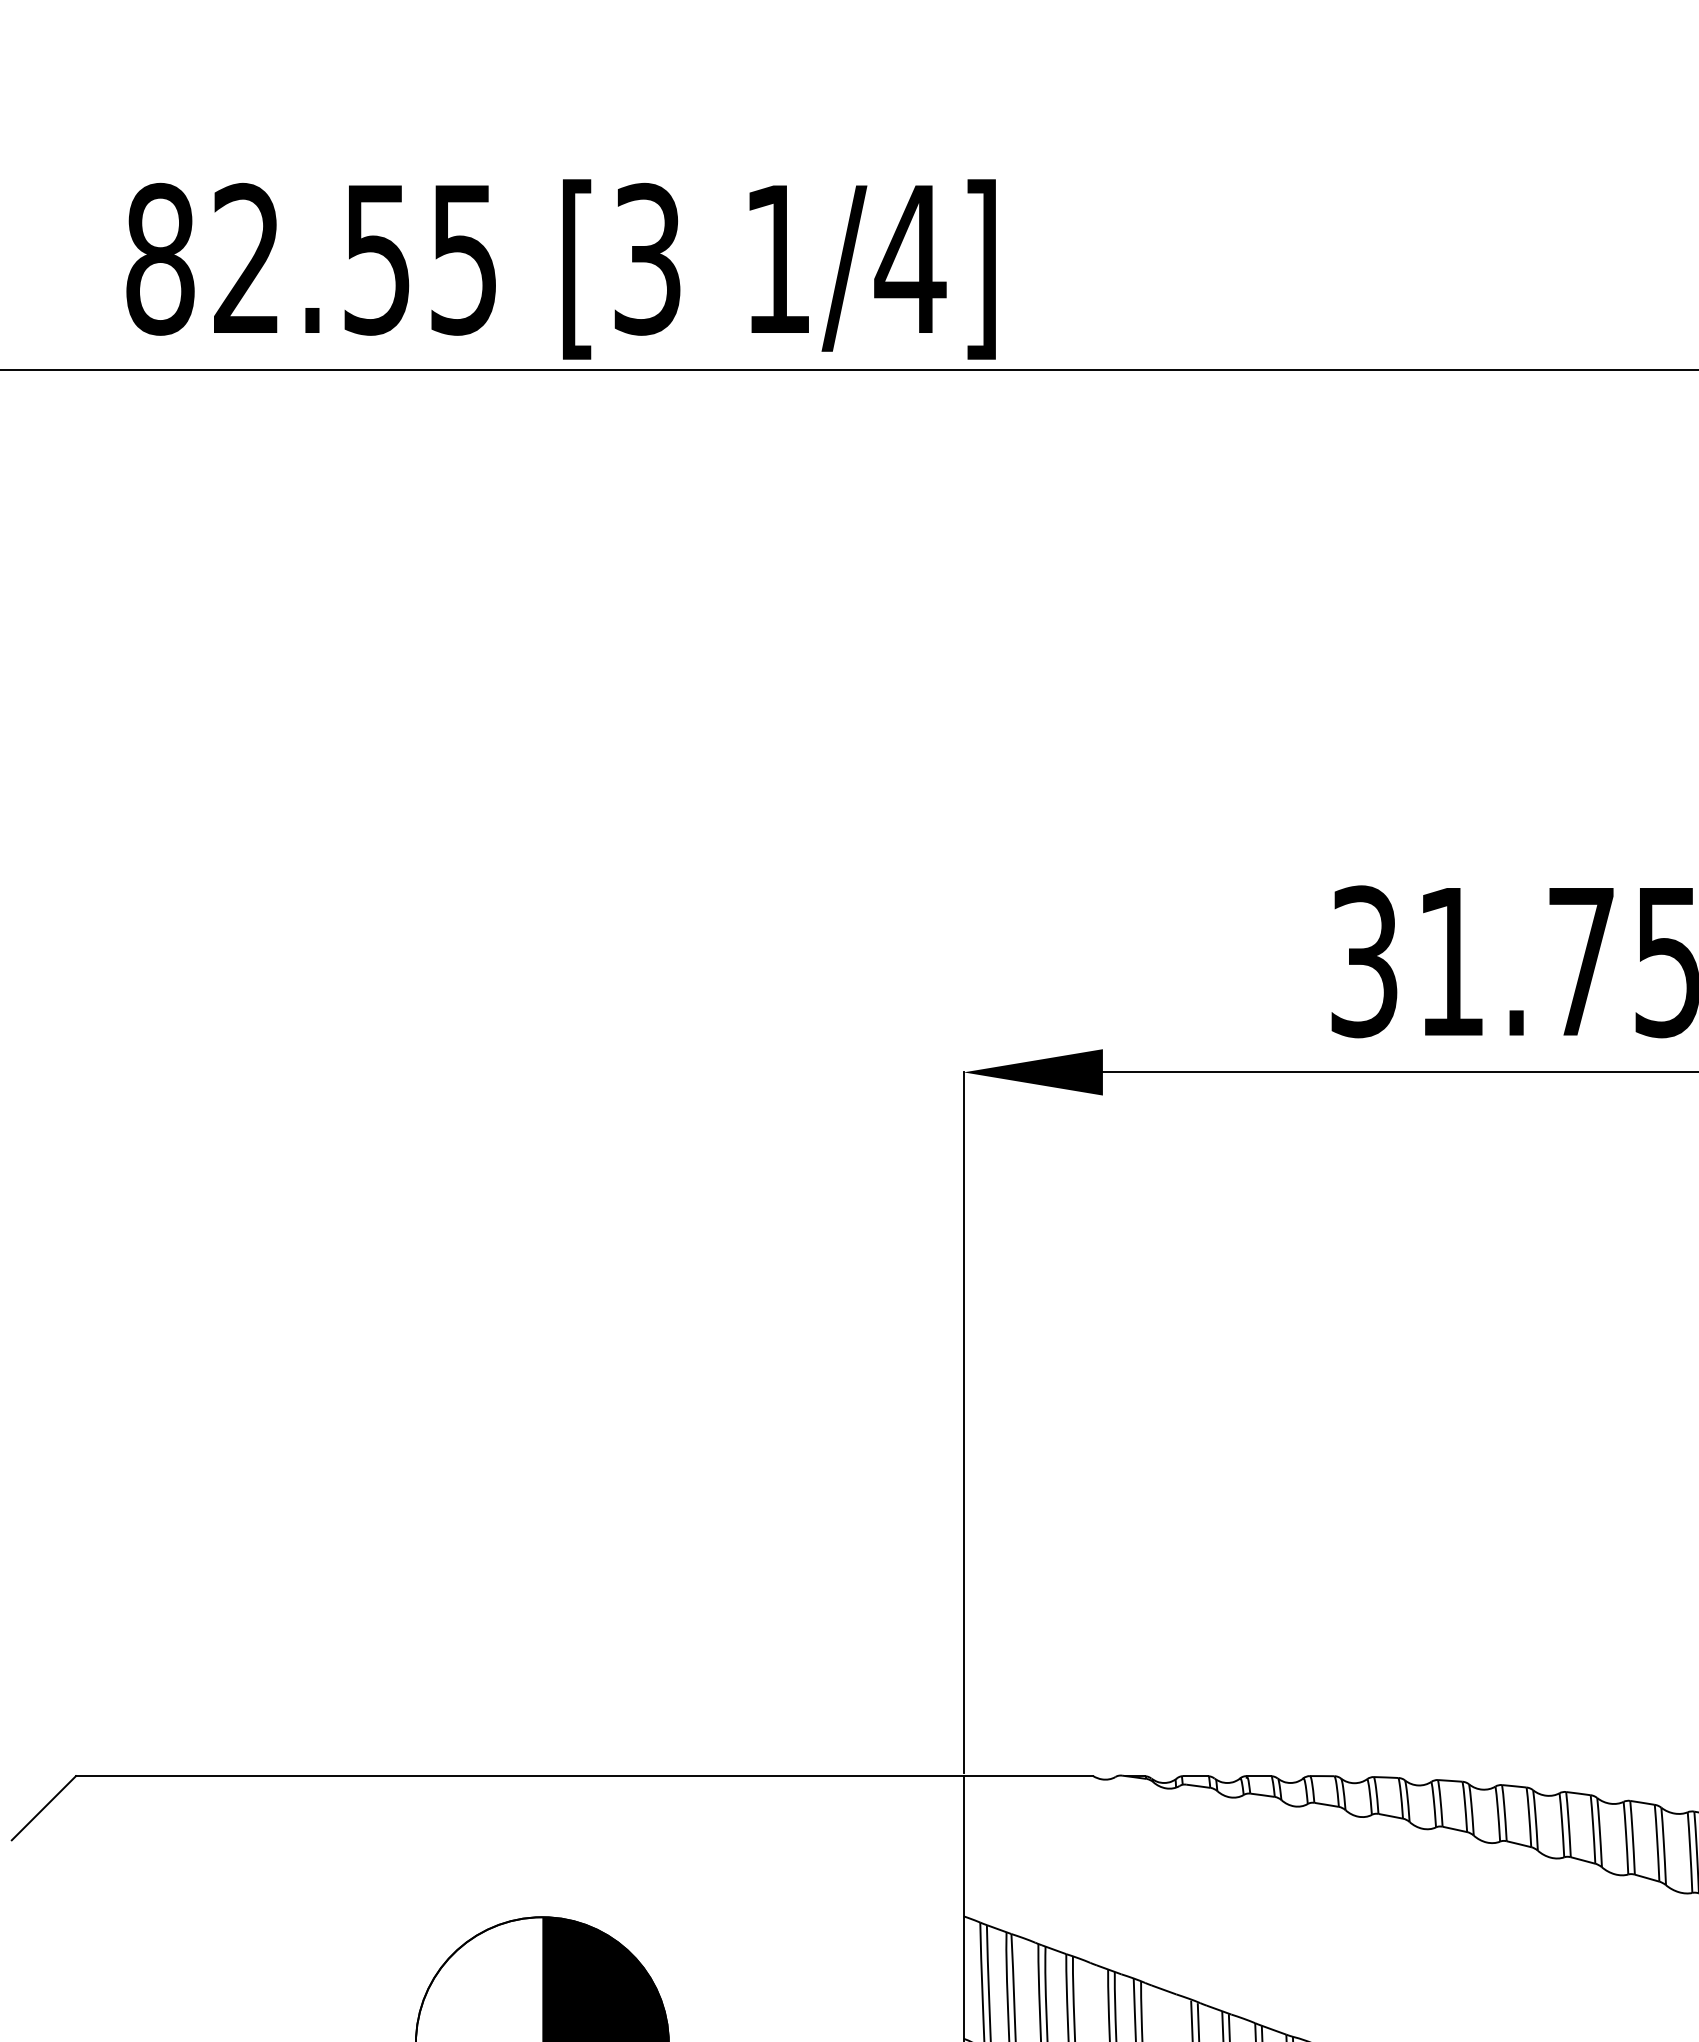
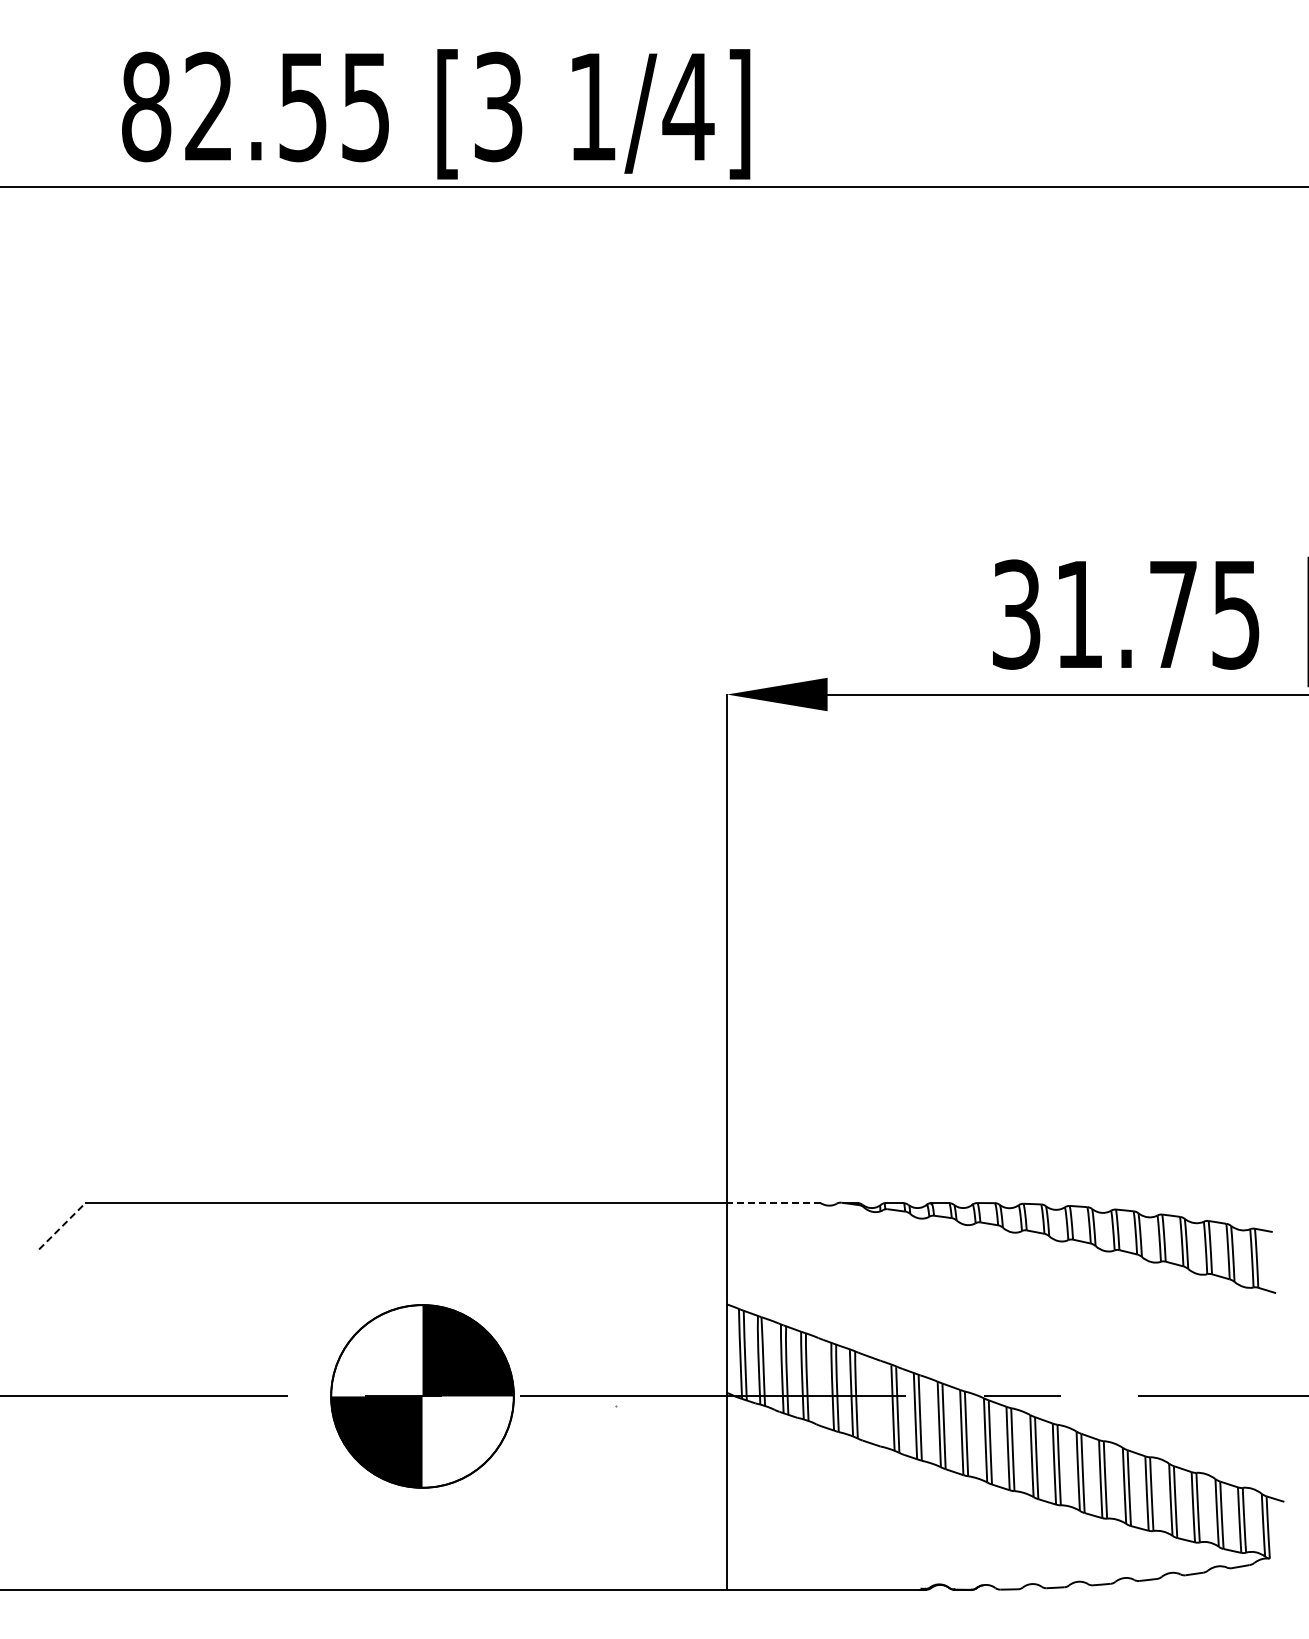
line: (1028, 1776) -> (773, 1203), solid -> dashed
line: (44, 1808) -> (62, 1226), solid -> dashed

